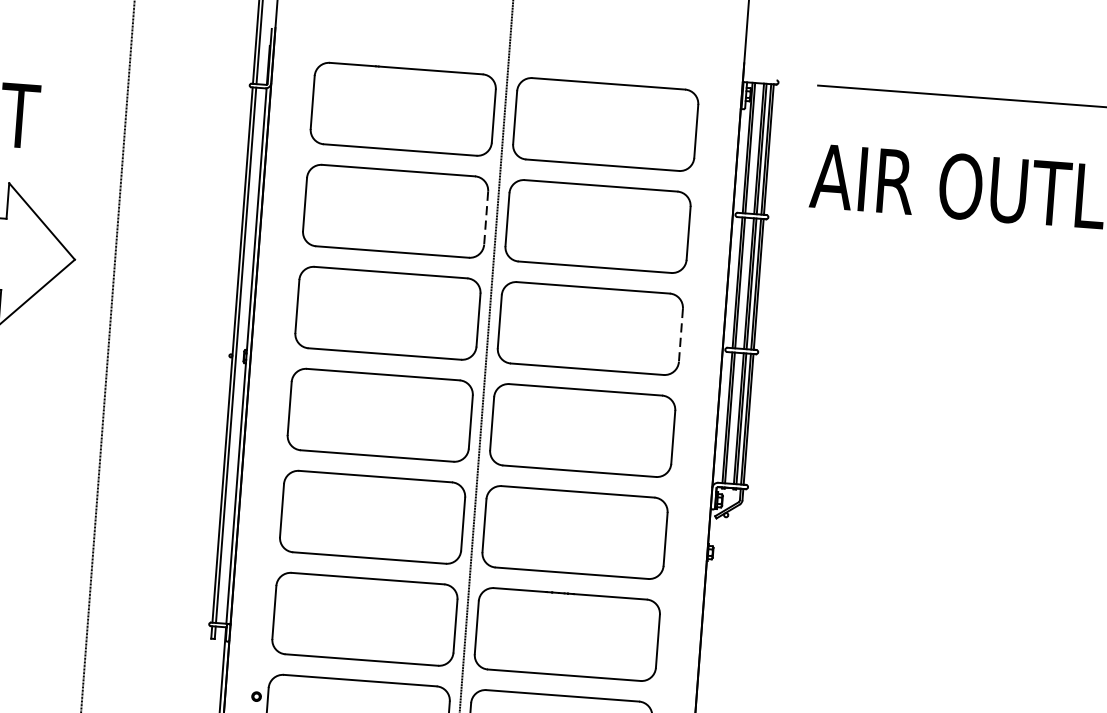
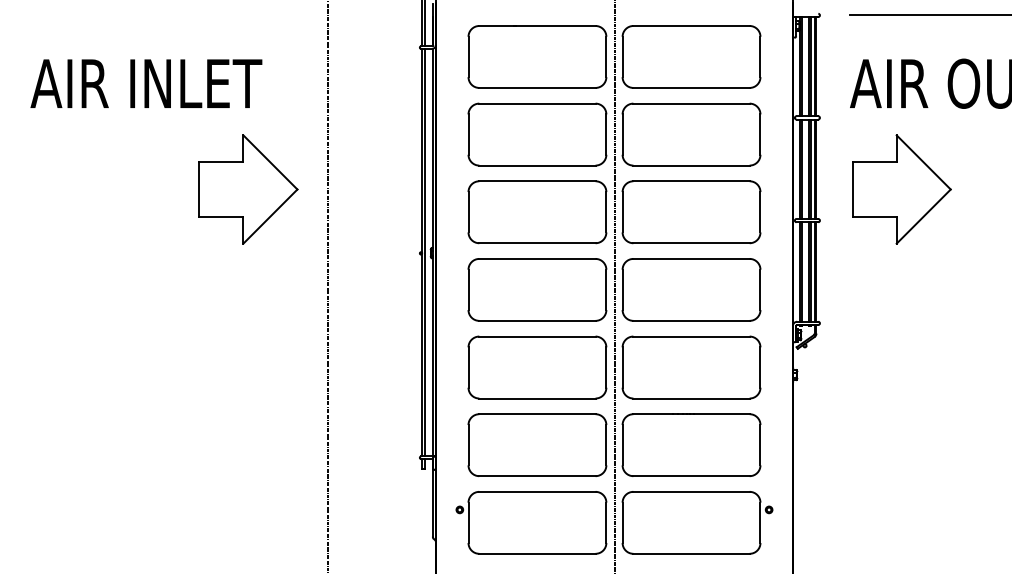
line: (486, 219) -> (606, 135), dashed -> solid
part: (868, 319) -> (901, 189), added
line: (680, 335) -> (760, 212), dashed -> solid

